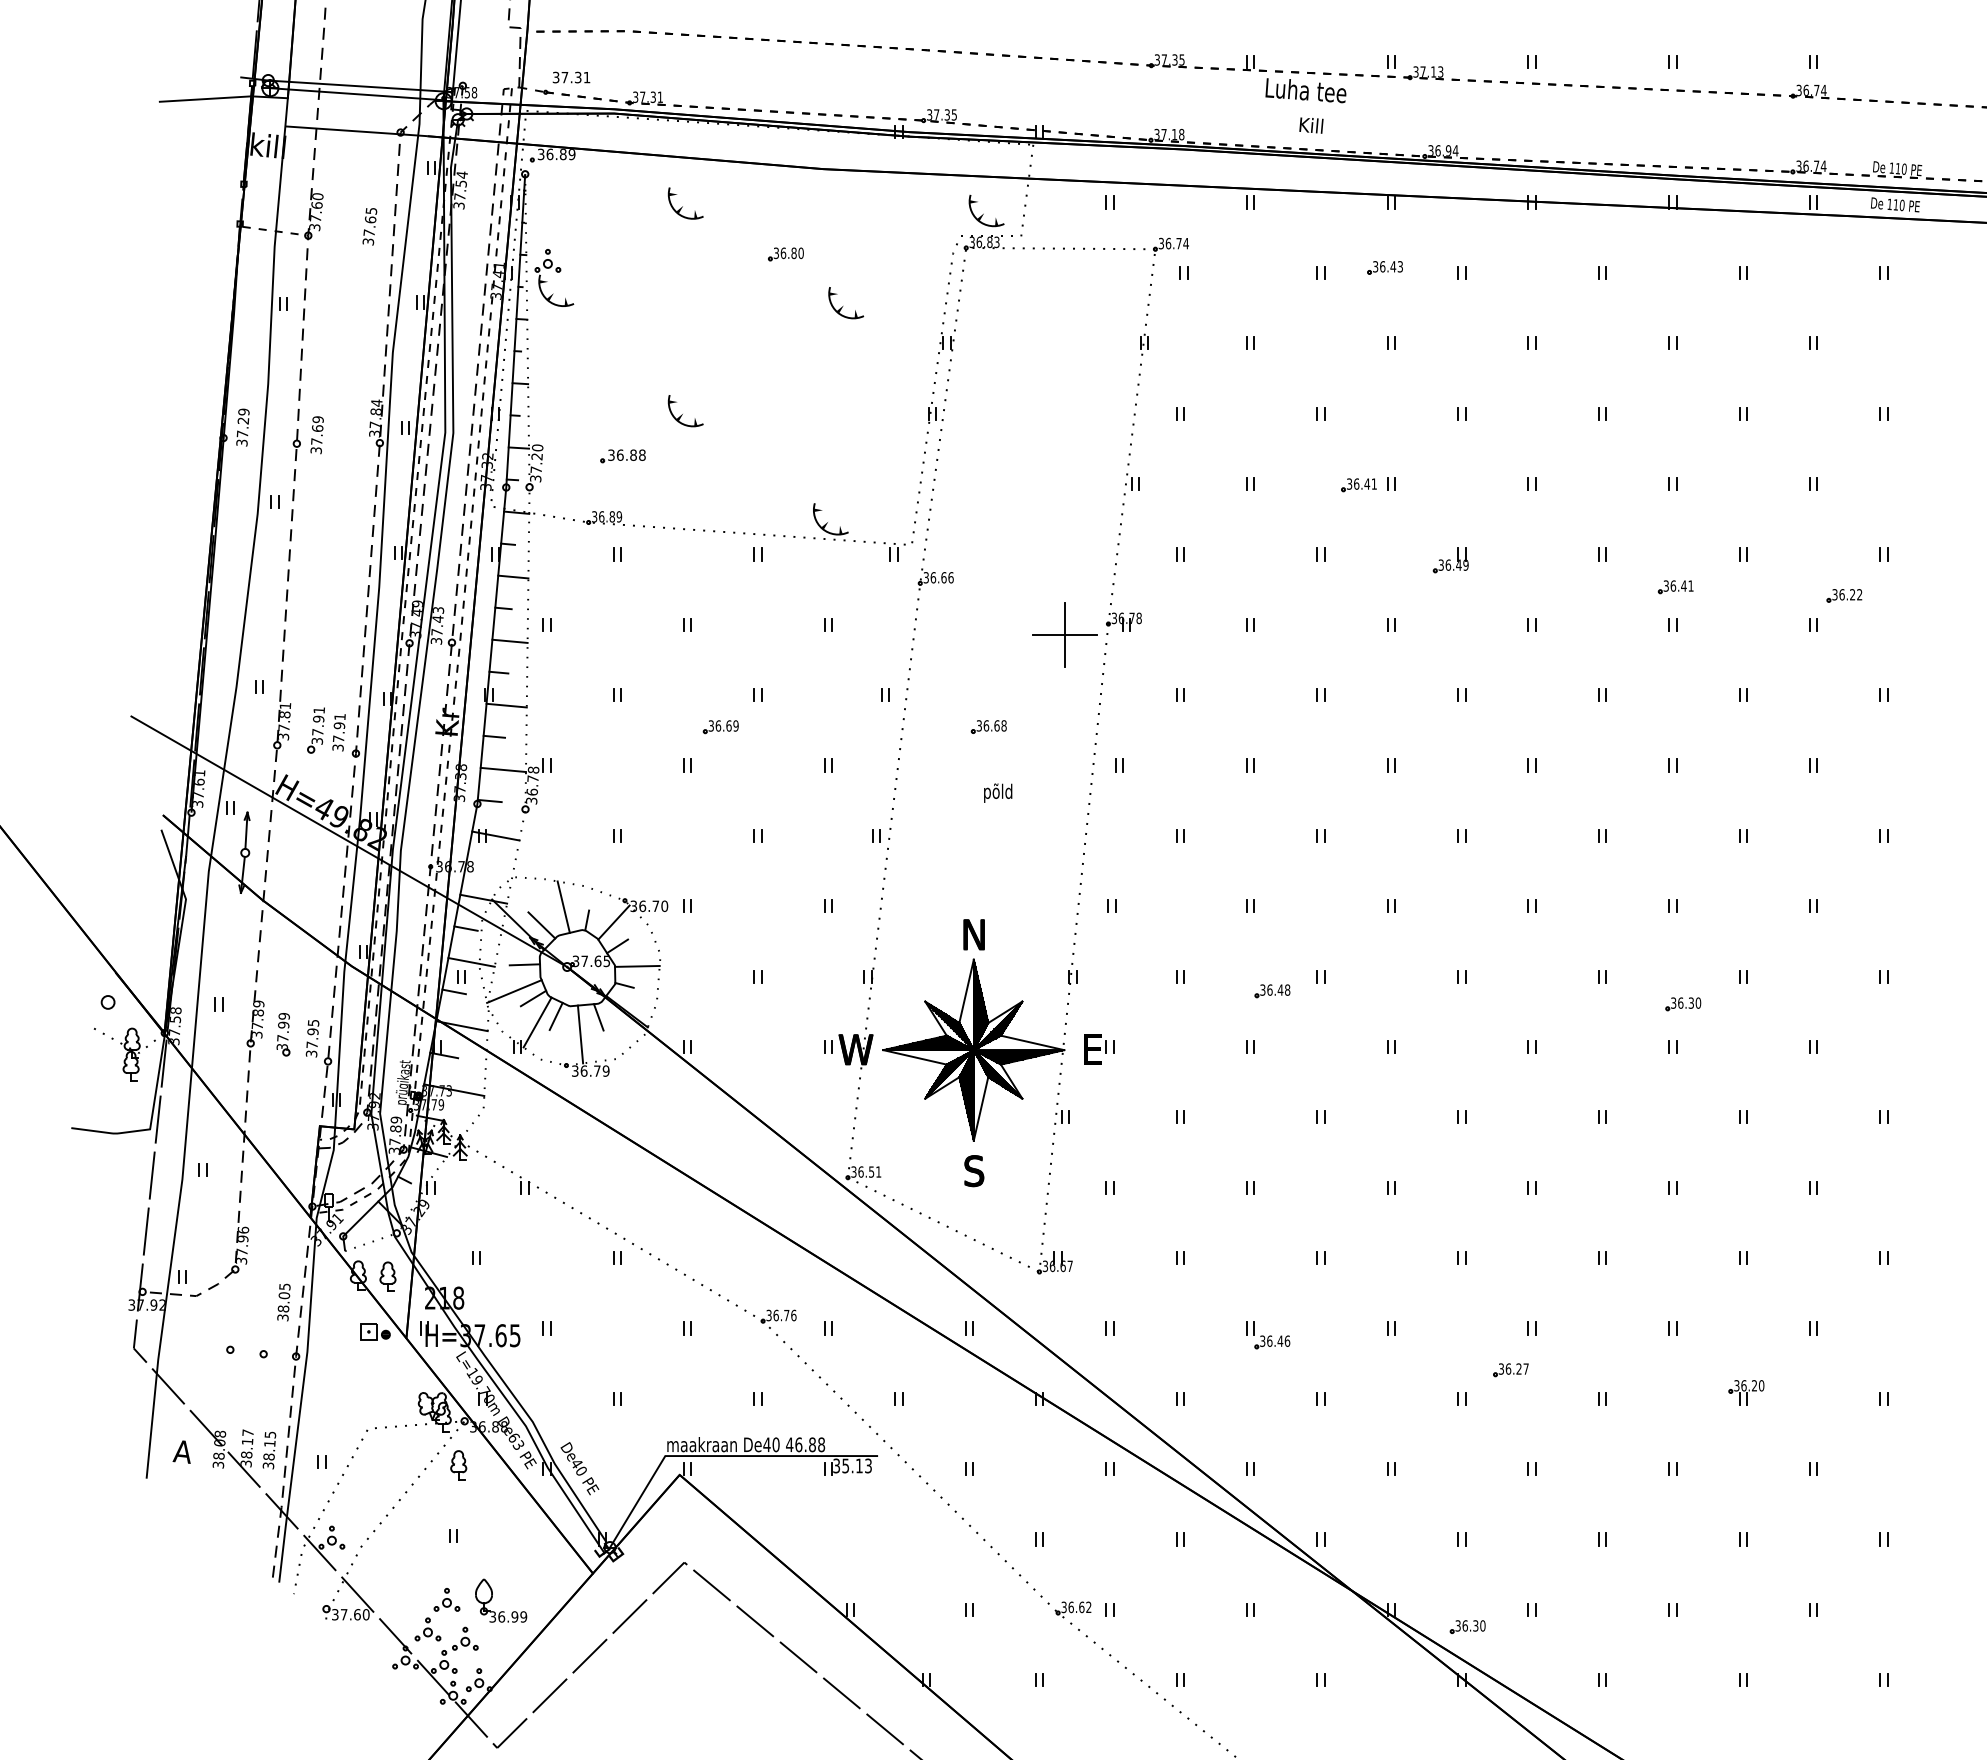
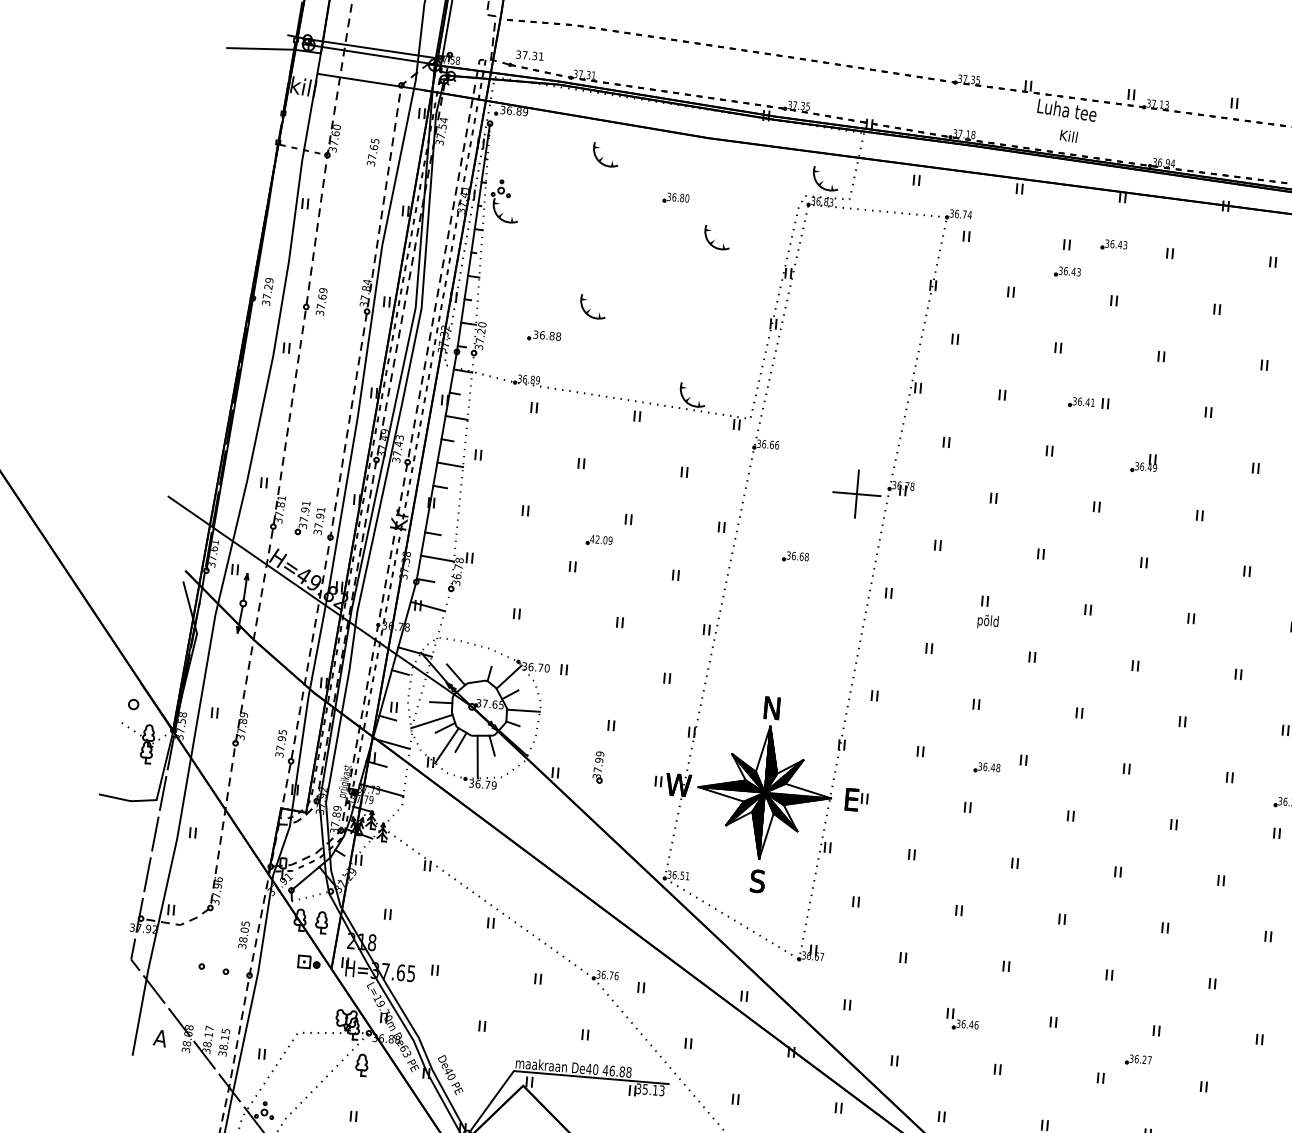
part: (1324, 309) -> (1067, 271), added
line: (506, 705) -> (443, 511), removed
text: (719, 725) -> (598, 539), 36.69 -> 42.09
text: (998, 792) -> (988, 621), moved
line: (563, 906) -> (473, 662), removed
line: (471, 962) -> (402, 697), removed
part: (283, 1034) -> (598, 767), moved

